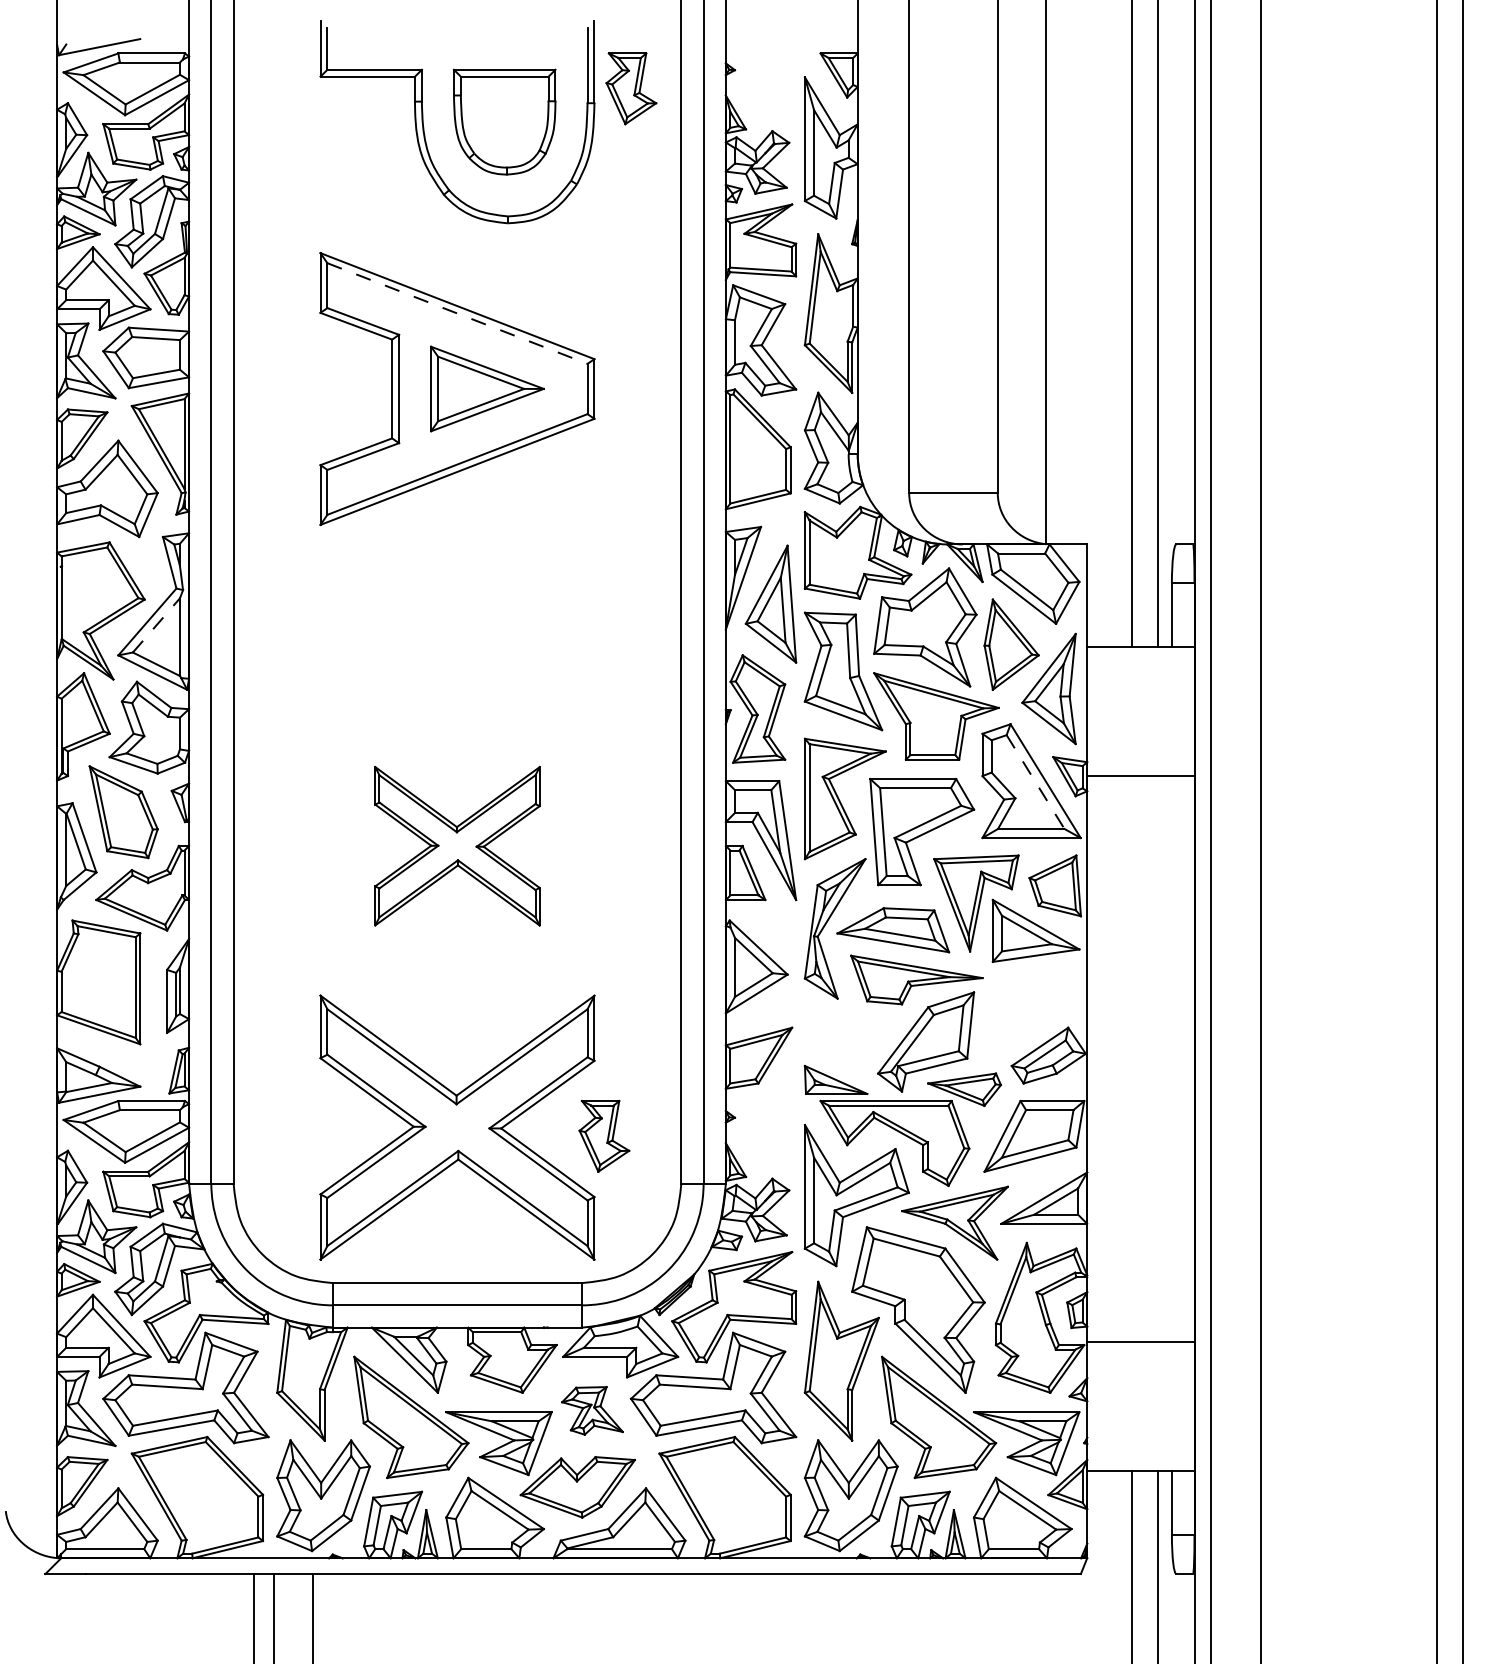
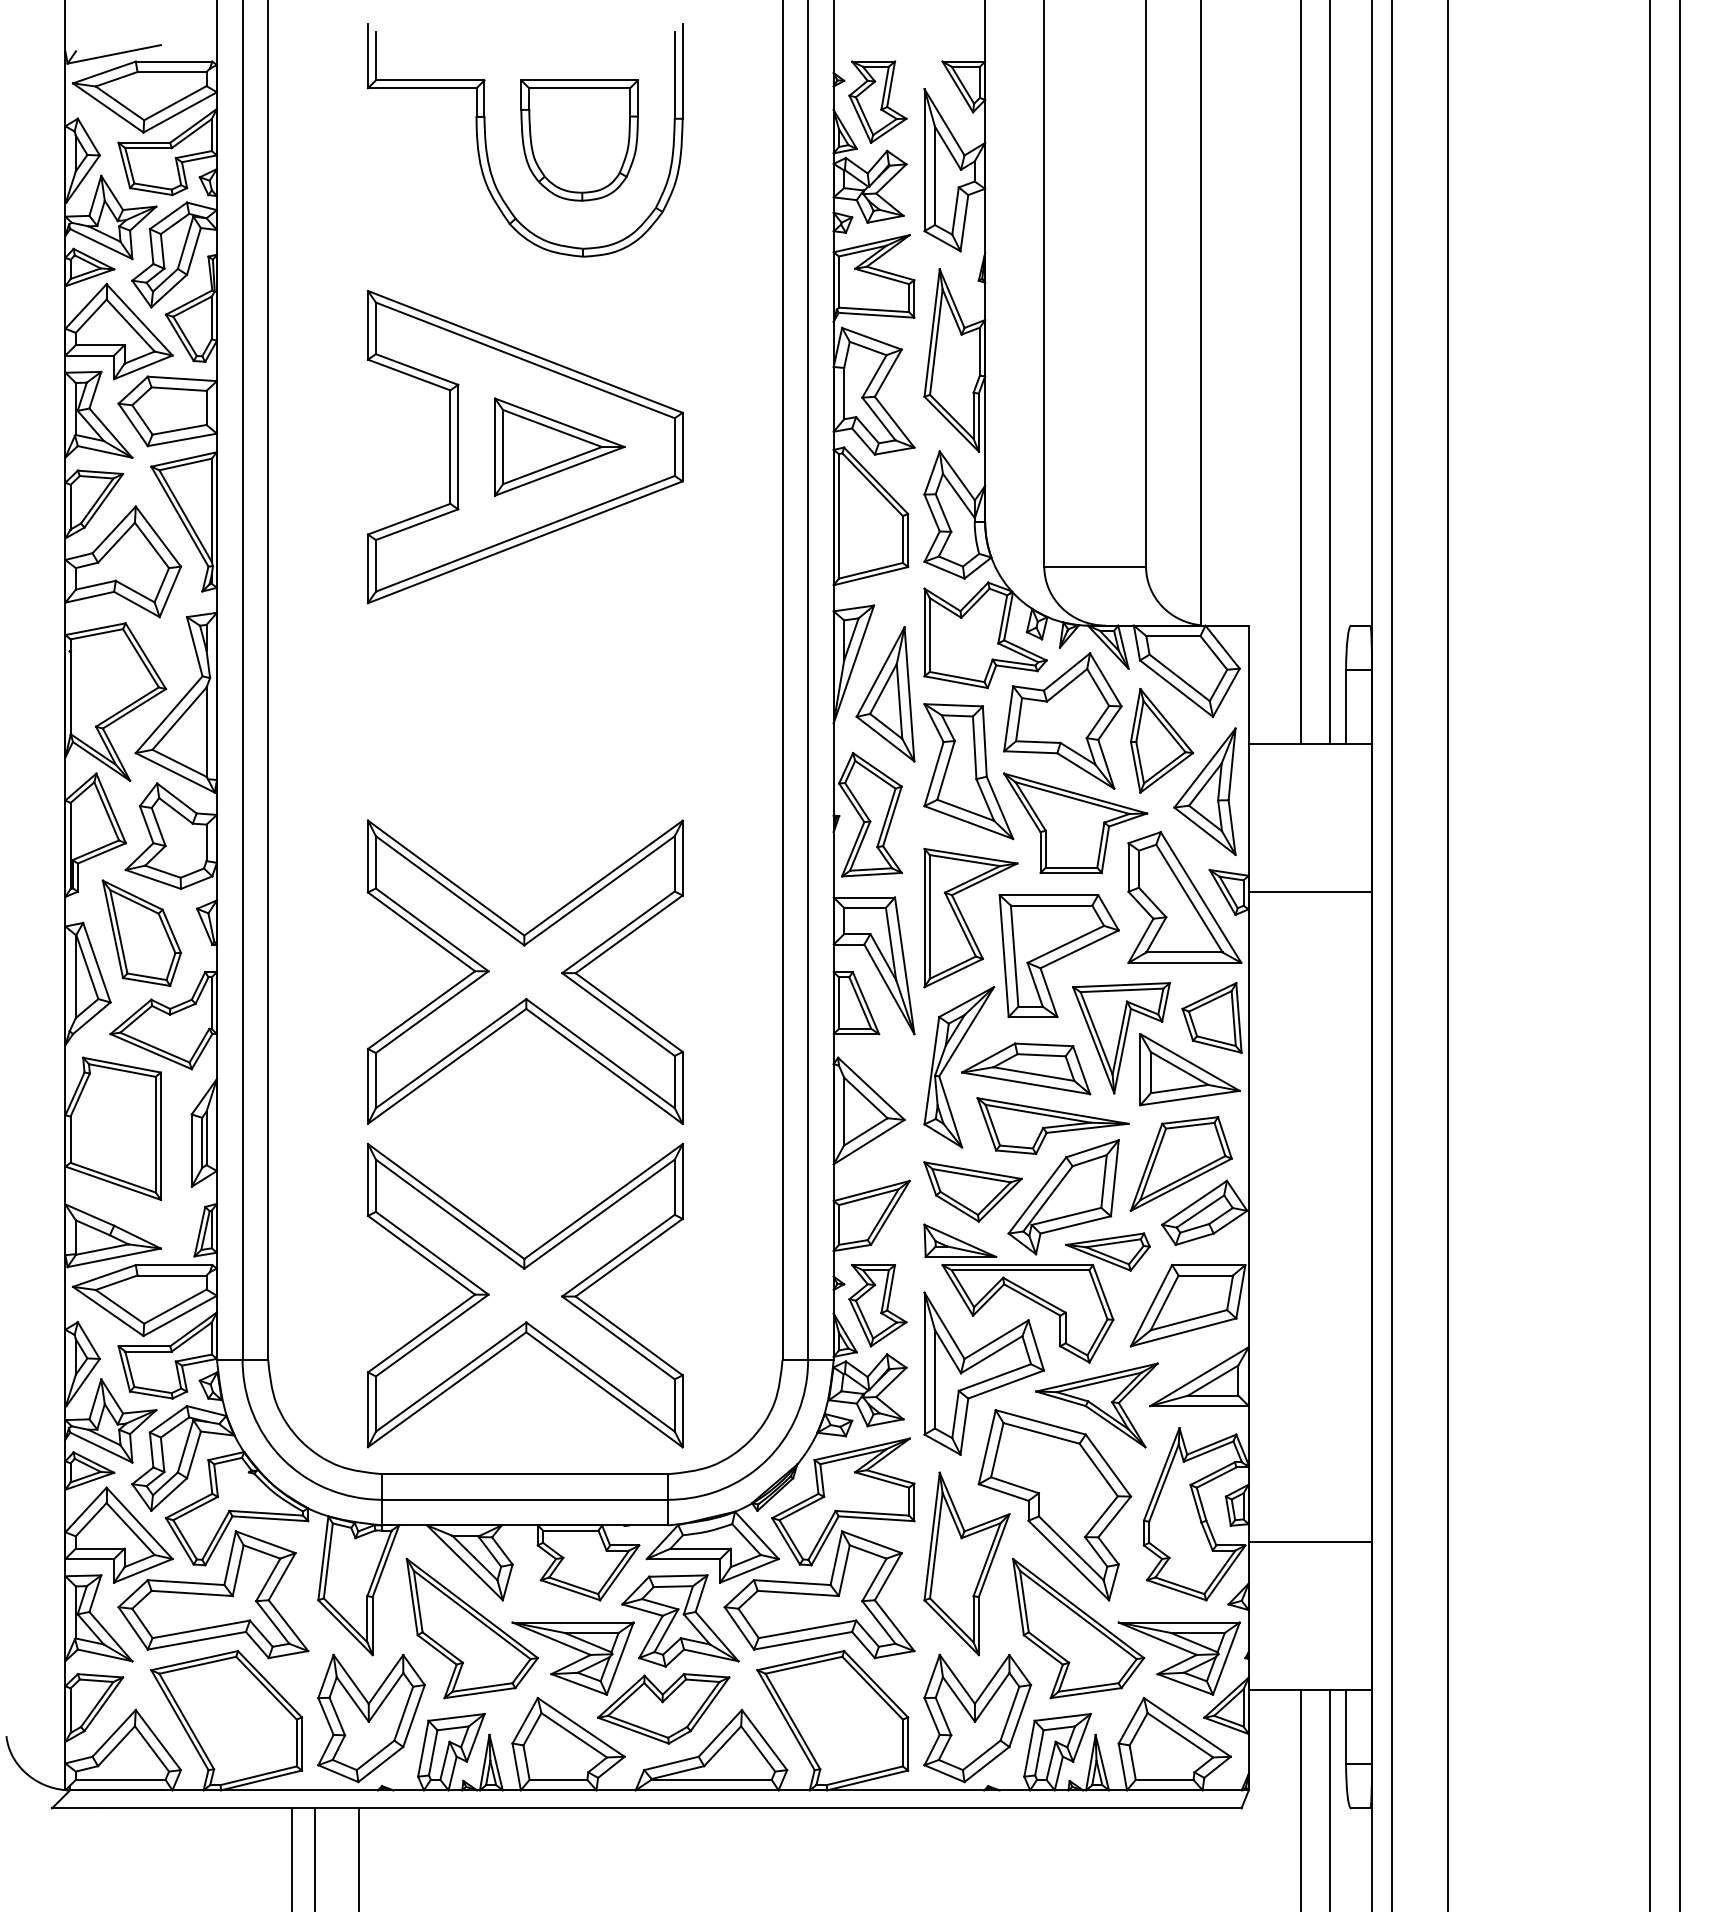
part: (631, 88) -> (878, 101), moved
line: (457, 313) -> (525, 360), dashed -> solid
line: (156, 625) -> (179, 718), dashed -> solid
line: (1035, 782) -> (1189, 899), dashed -> solid
part: (457, 846) -> (525, 972), size x1.67
part: (1028, 1012) -> (1181, 1163), added
part: (846, 1037) -> (972, 1192), added
part: (604, 1136) -> (878, 1305), moved
part: (592, 1410) -> (680, 1620), size x1.67

